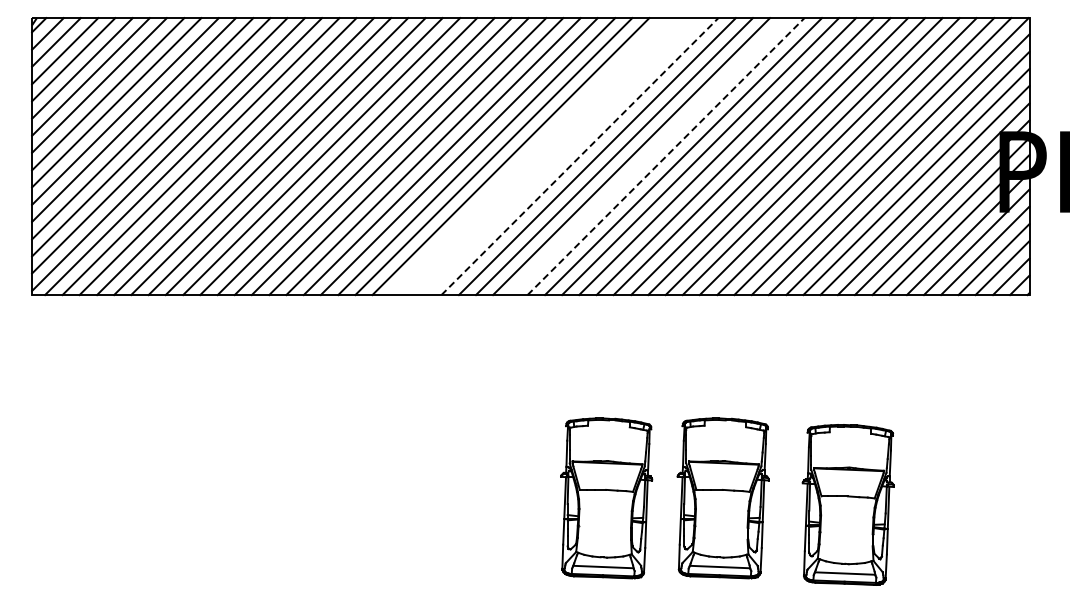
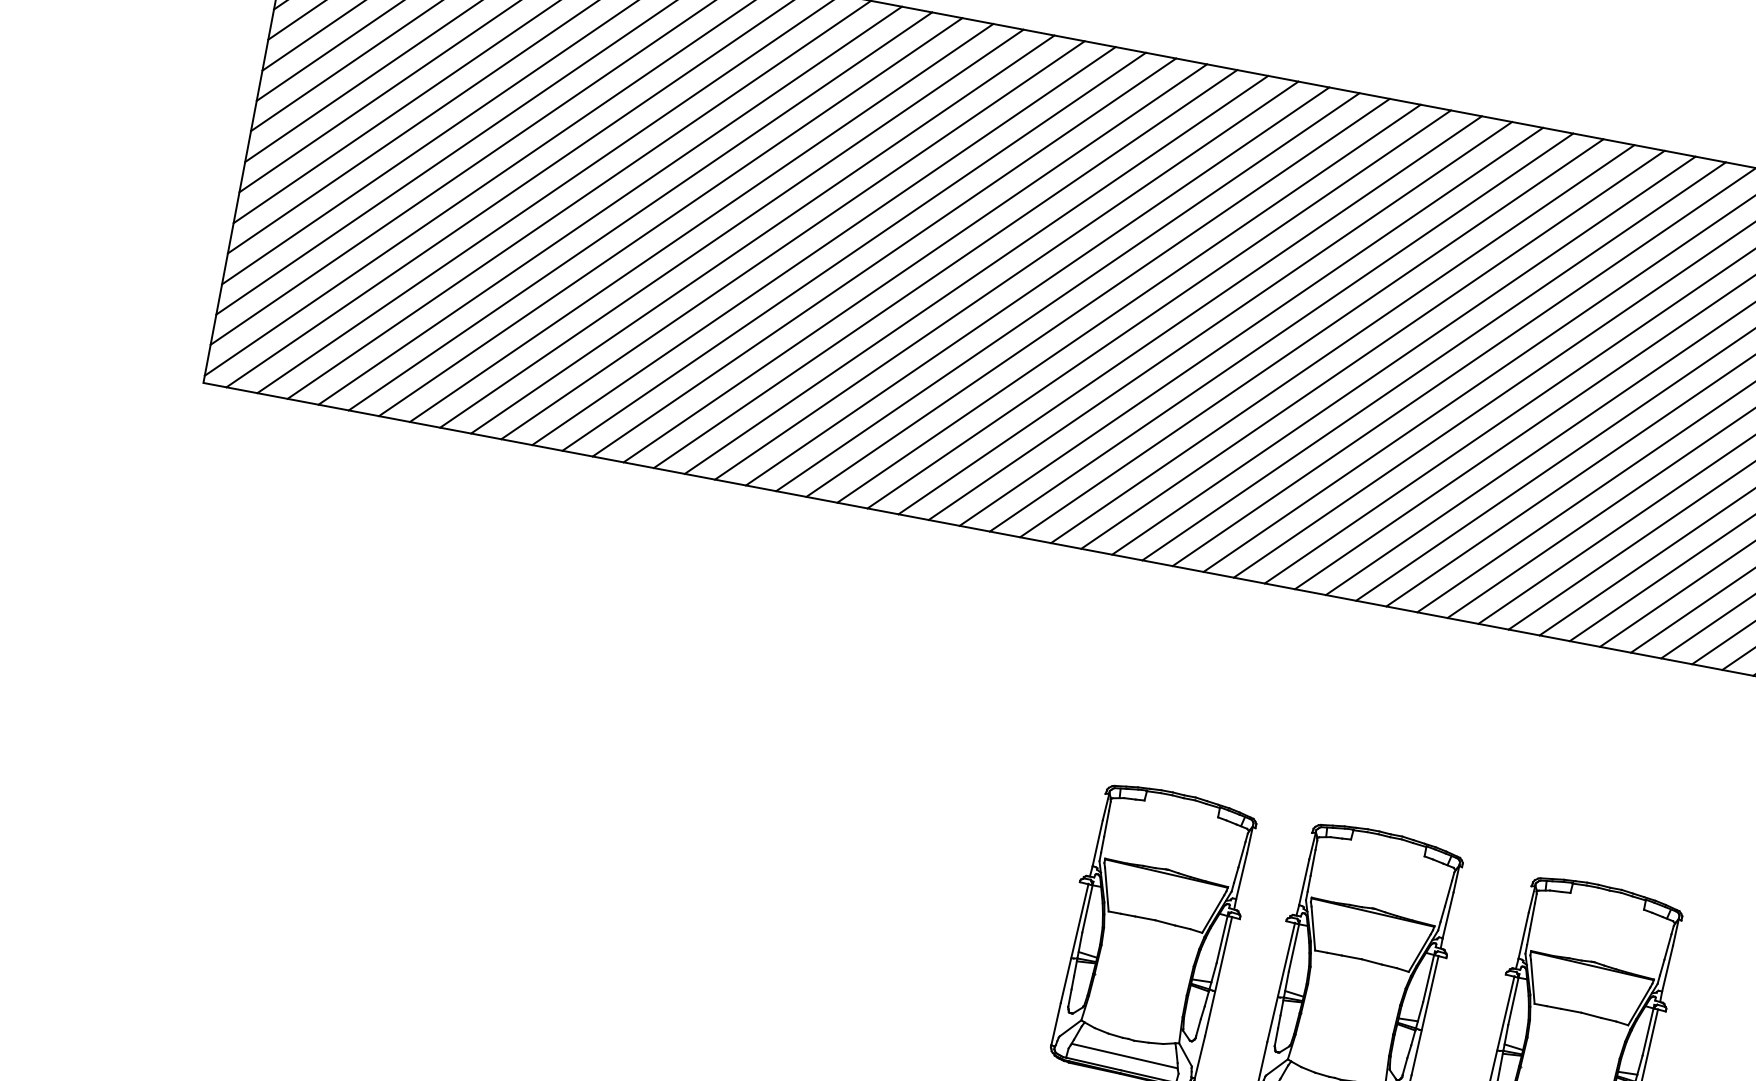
line: (527, 156) -> (1127, 303), added
line: (544, 156) -> (1157, 309), added
line: (562, 156) -> (1189, 315), added
line: (579, 156) -> (1219, 320), dashed -> solid
line: (648, 156) -> (1341, 343), added
line: (666, 156) -> (1373, 349), dashed -> solid

